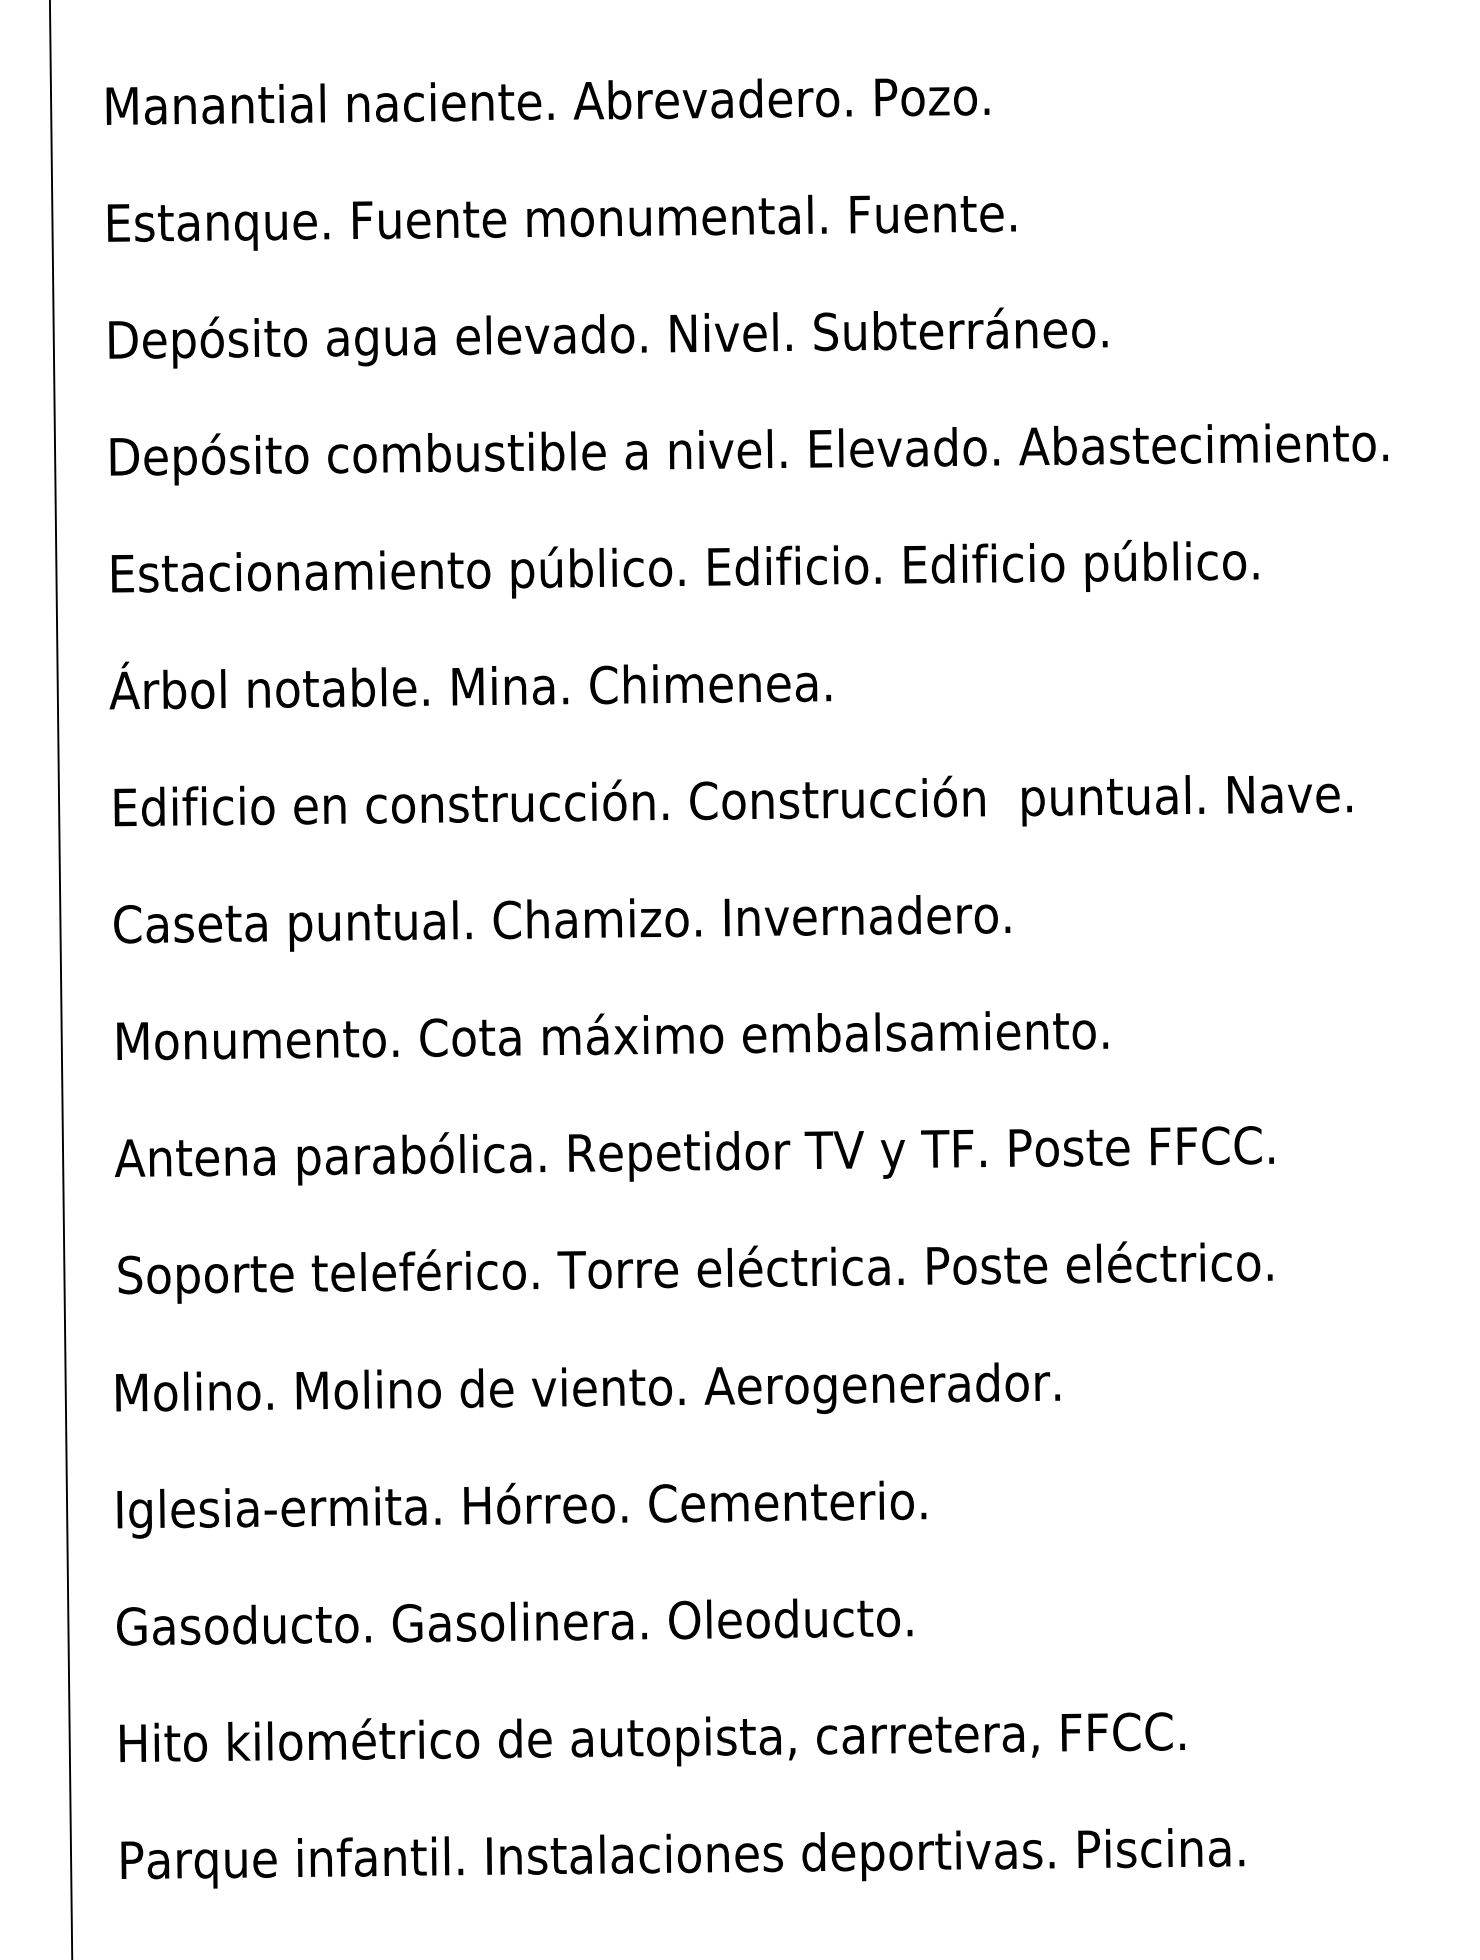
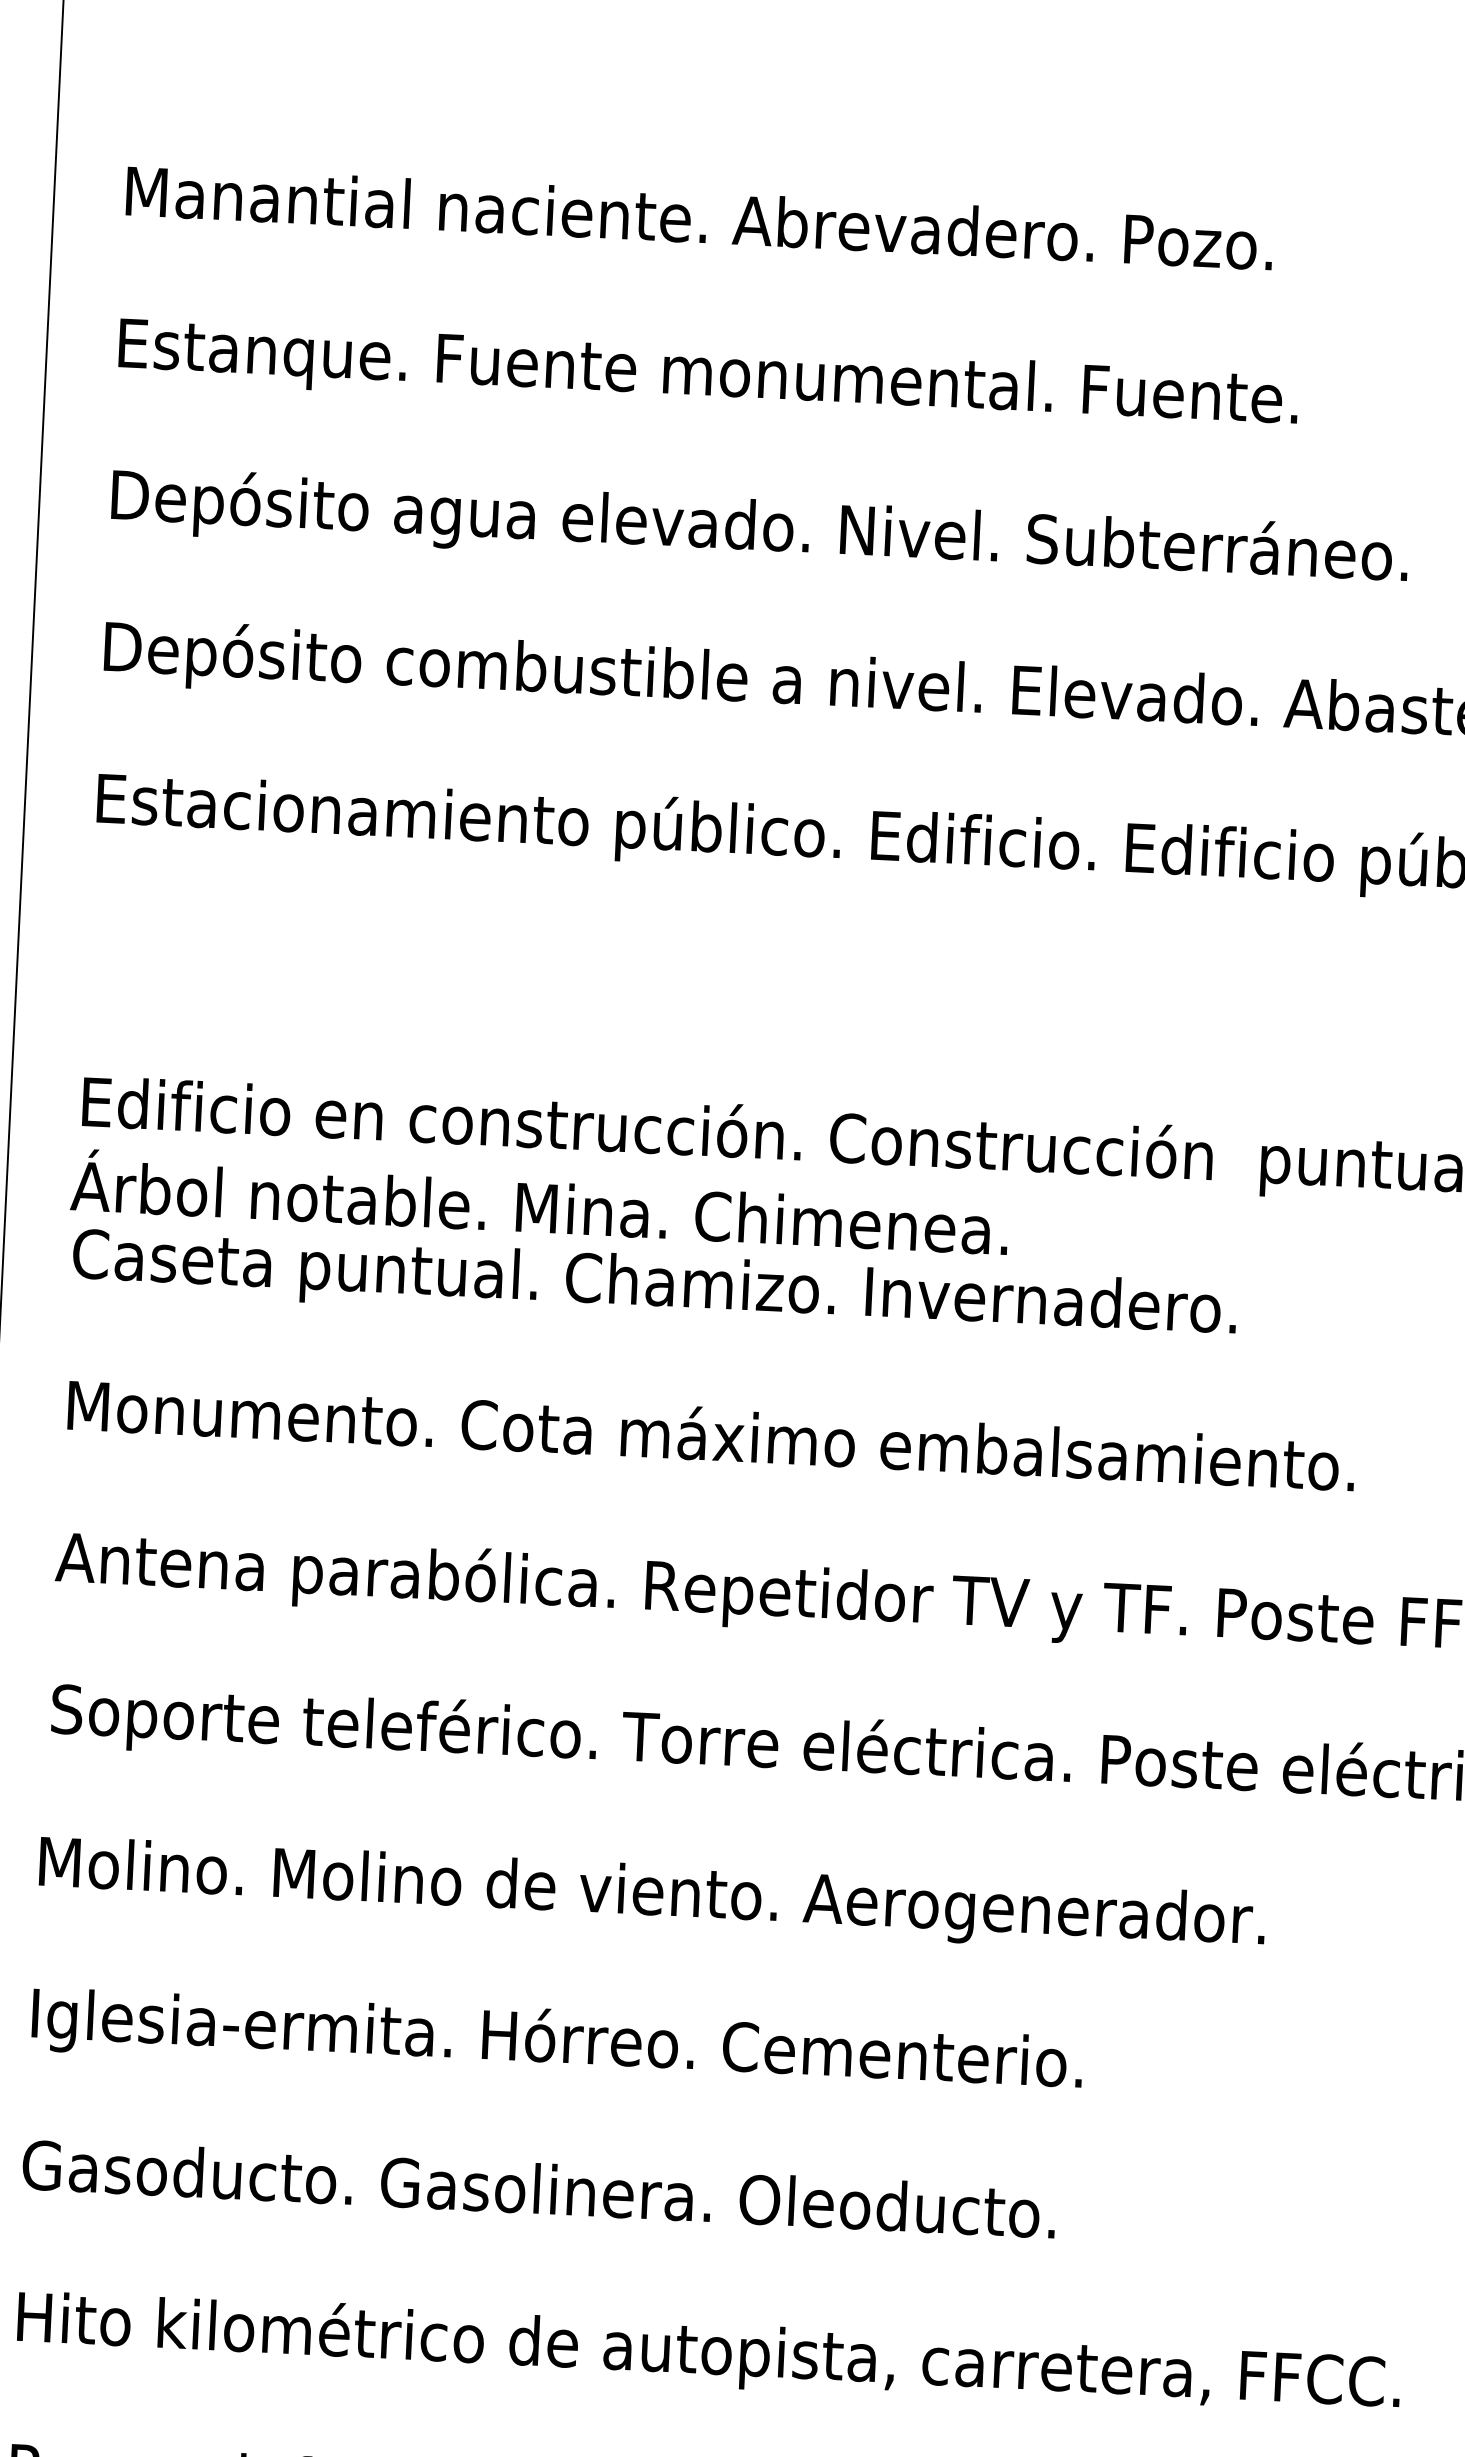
text: (470, 685) -> (540, 1206), moved

